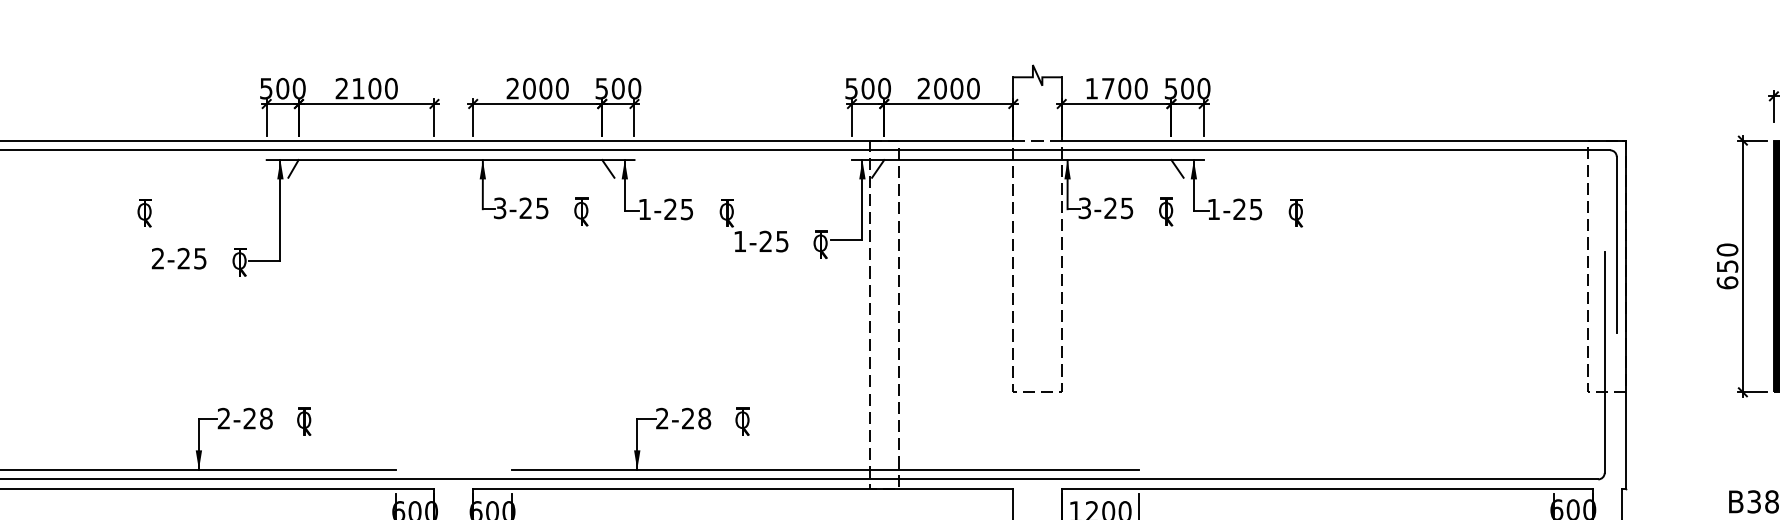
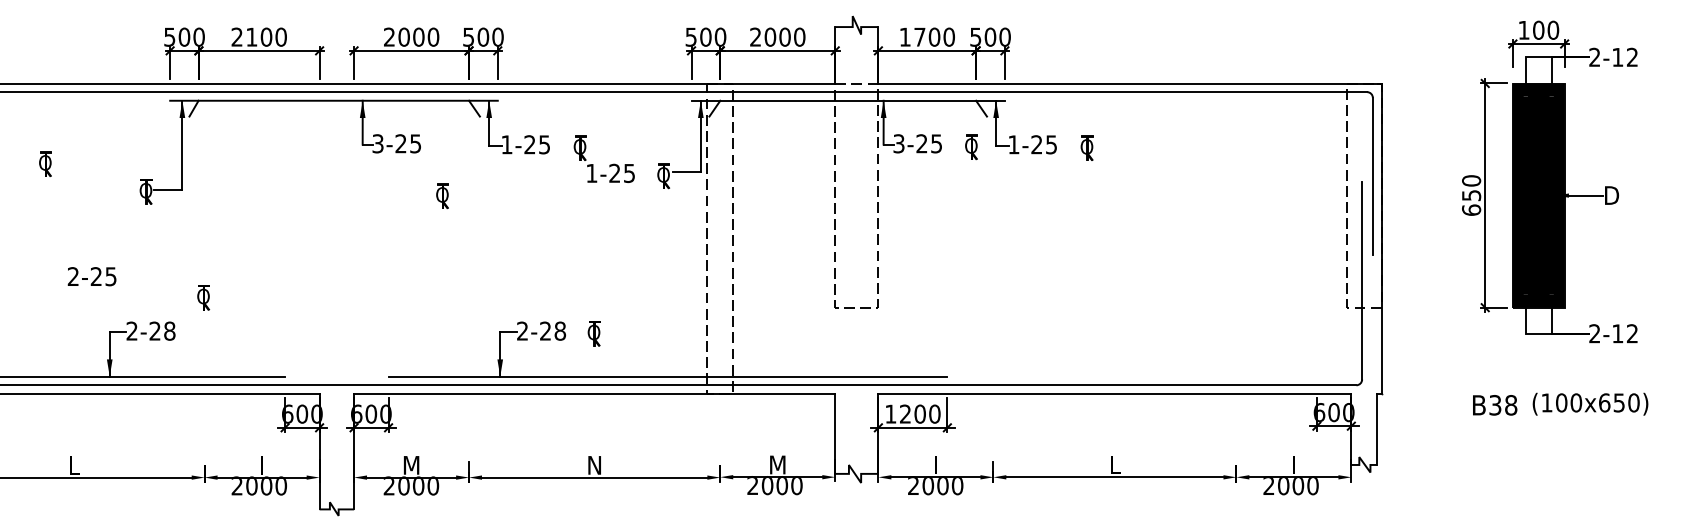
part: (144, 212) -> (45, 163), moved
part: (581, 212) -> (442, 196), moved
text: (178, 258) -> (91, 276), moved
part: (304, 421) -> (203, 297), moved

